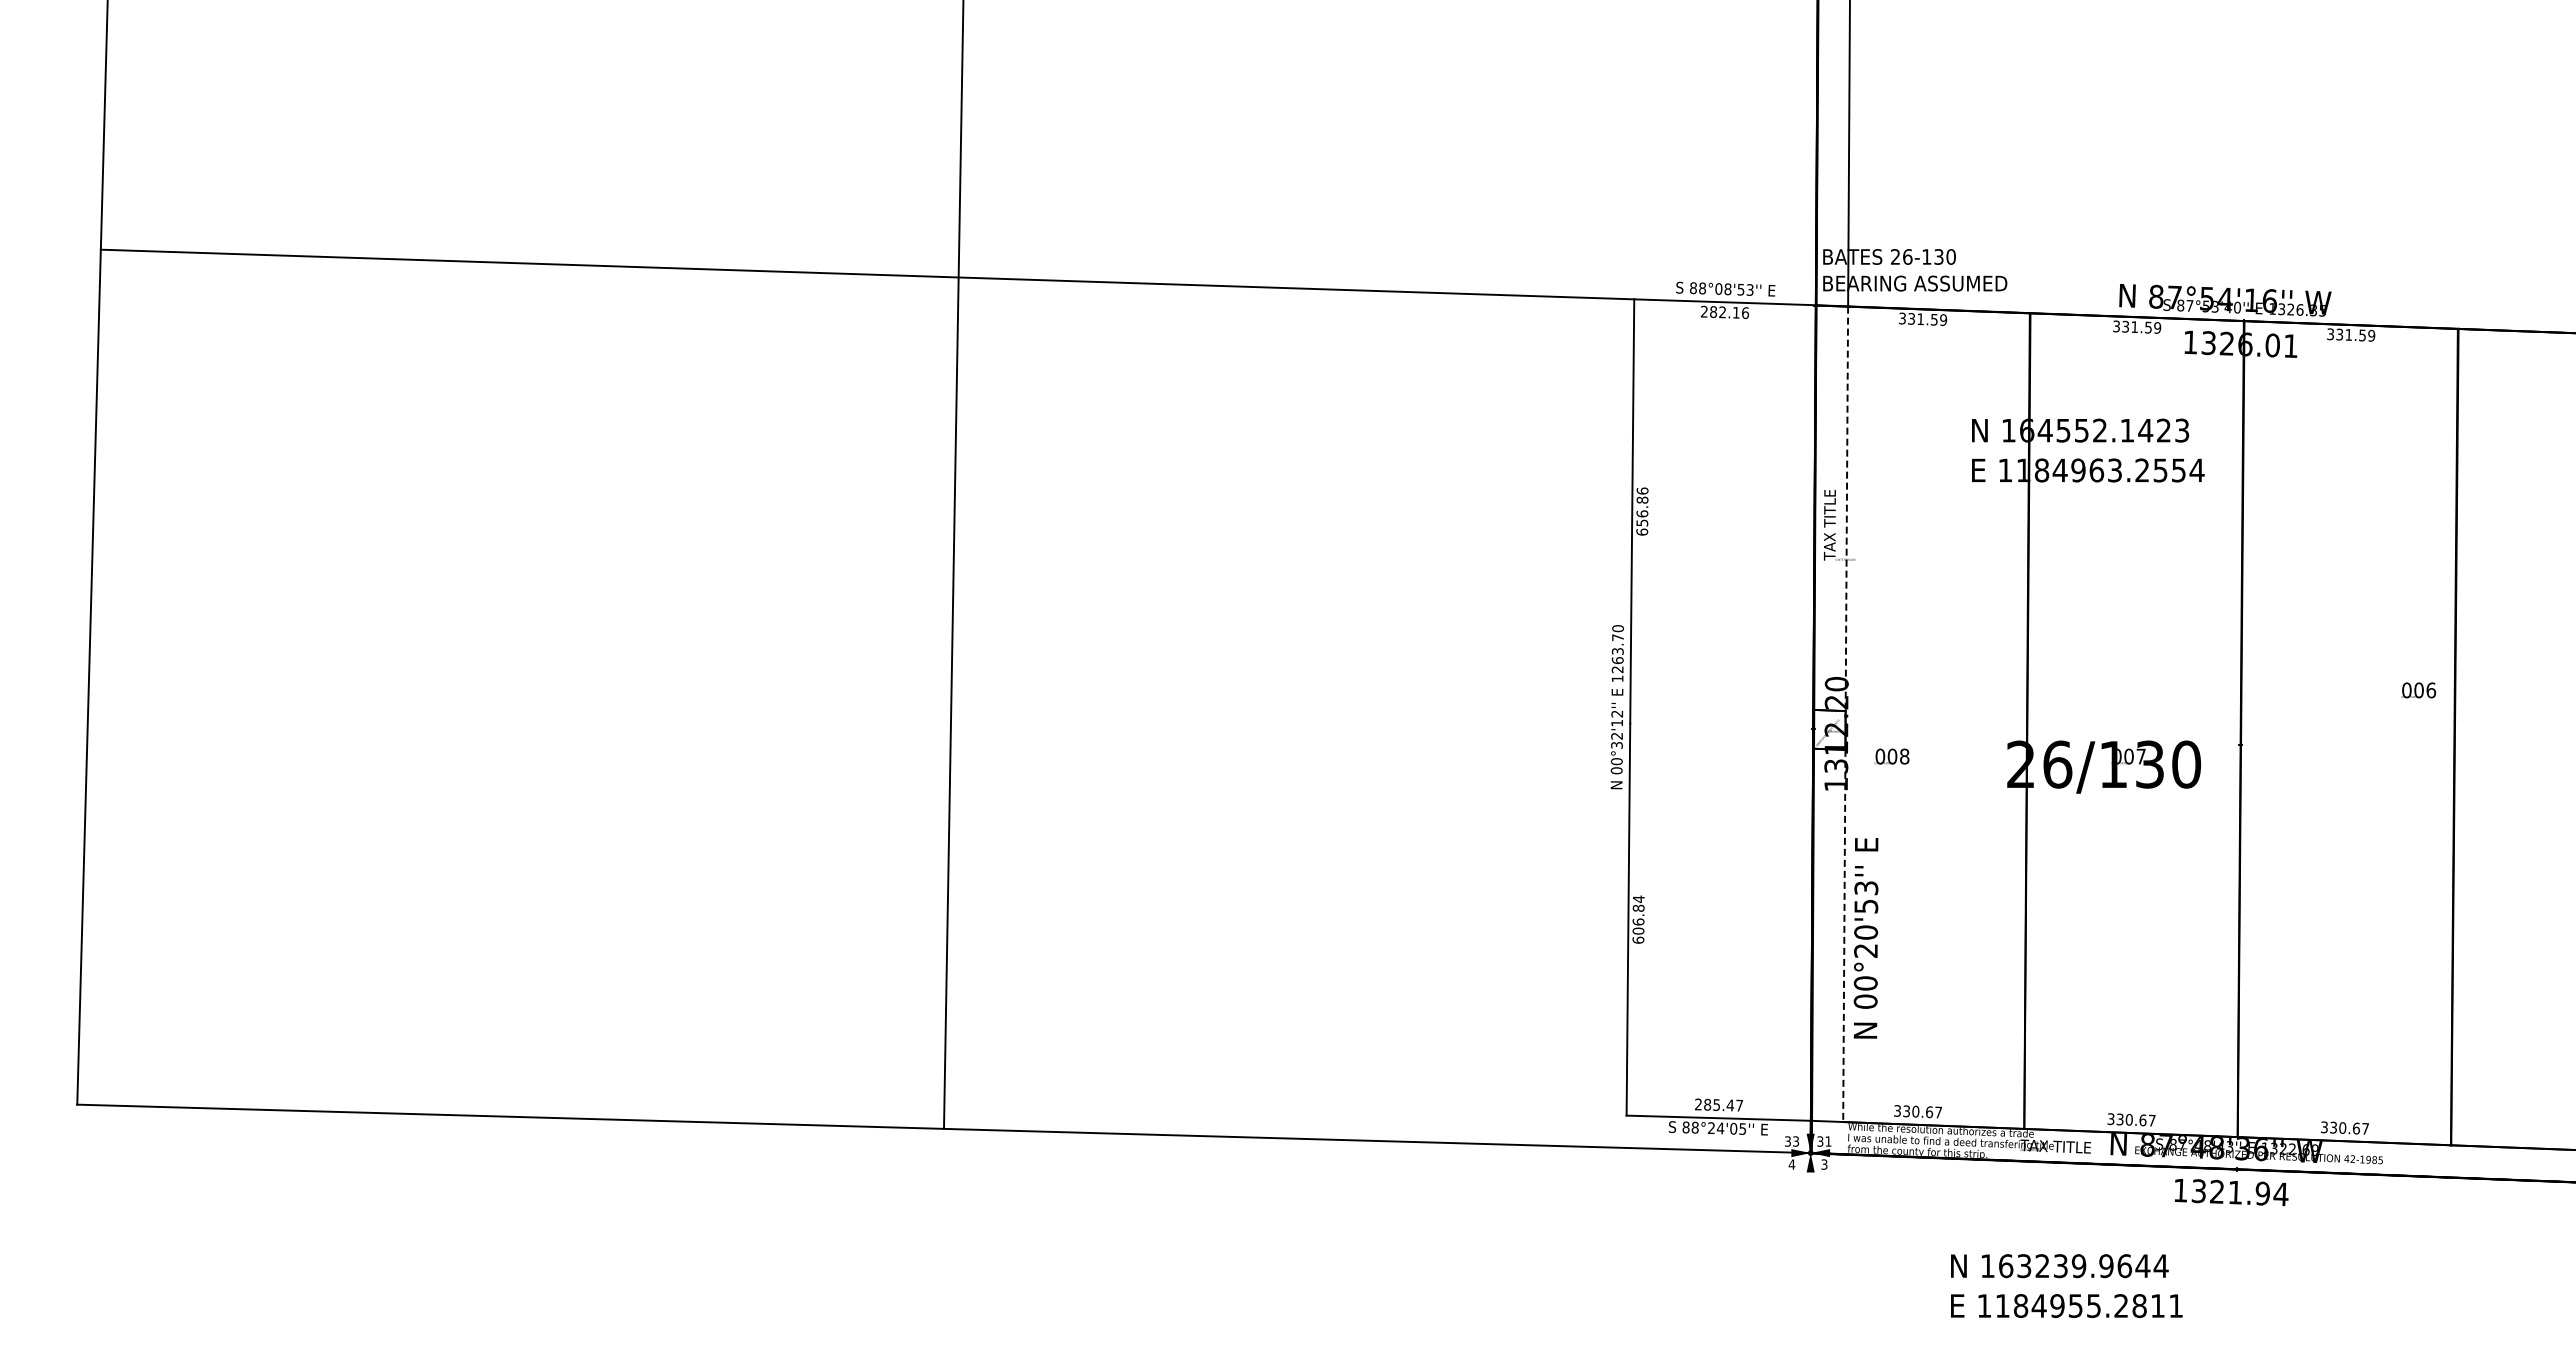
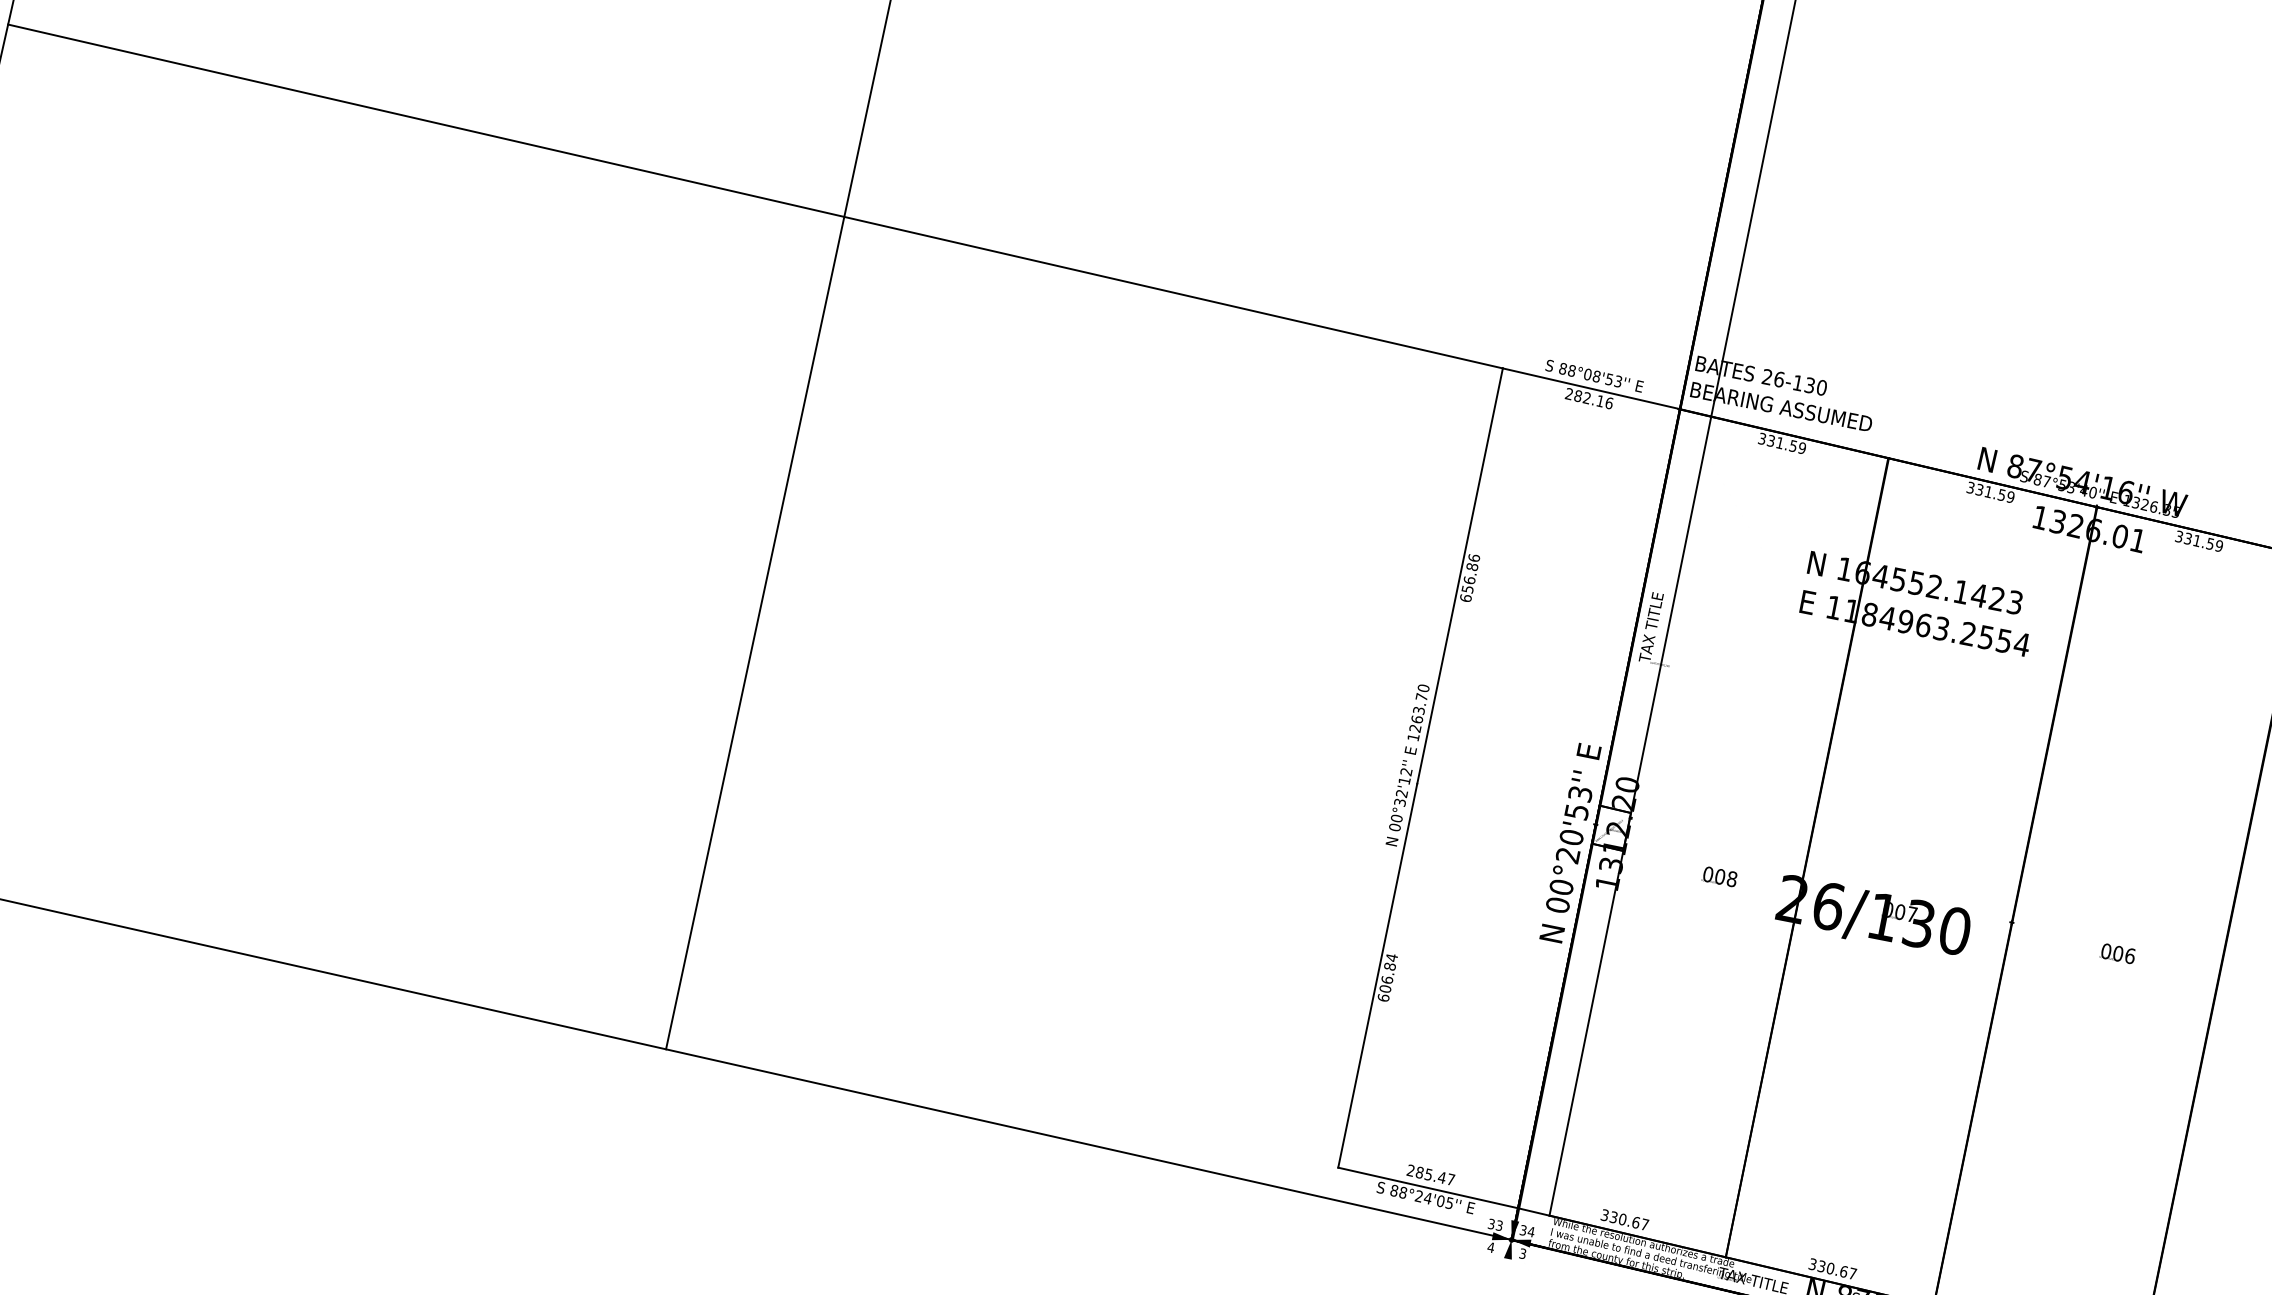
line: (1846, 509) -> (1670, 615), dashed -> solid
text: (2418, 690) -> (2117, 953), moved
text: (1891, 756) -> (1719, 876), moved
line: (1844, 936) -> (1586, 1033), dashed -> solid
text: (1865, 938) -> (1569, 843), moved
text: (1828, 1141) -> (1531, 1231), 31 -> 34

